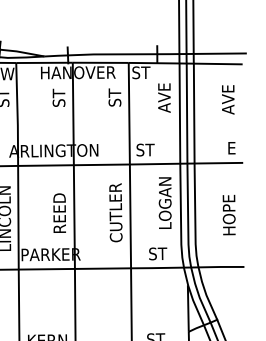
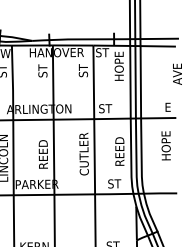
text: (163, 91) -> (118, 66), AVE -> HOPE
text: (228, 98) -> (177, 73), moved
text: (164, 202) -> (119, 146), LOGAN -> REED
text: (228, 214) -> (165, 145), moved

